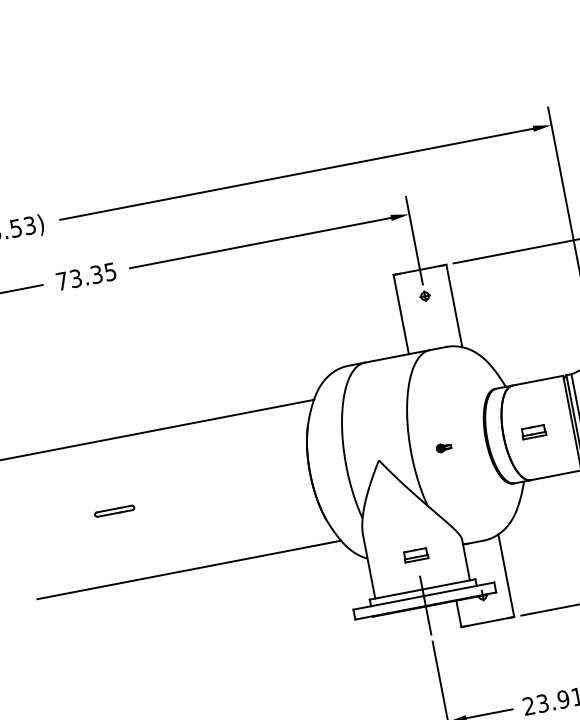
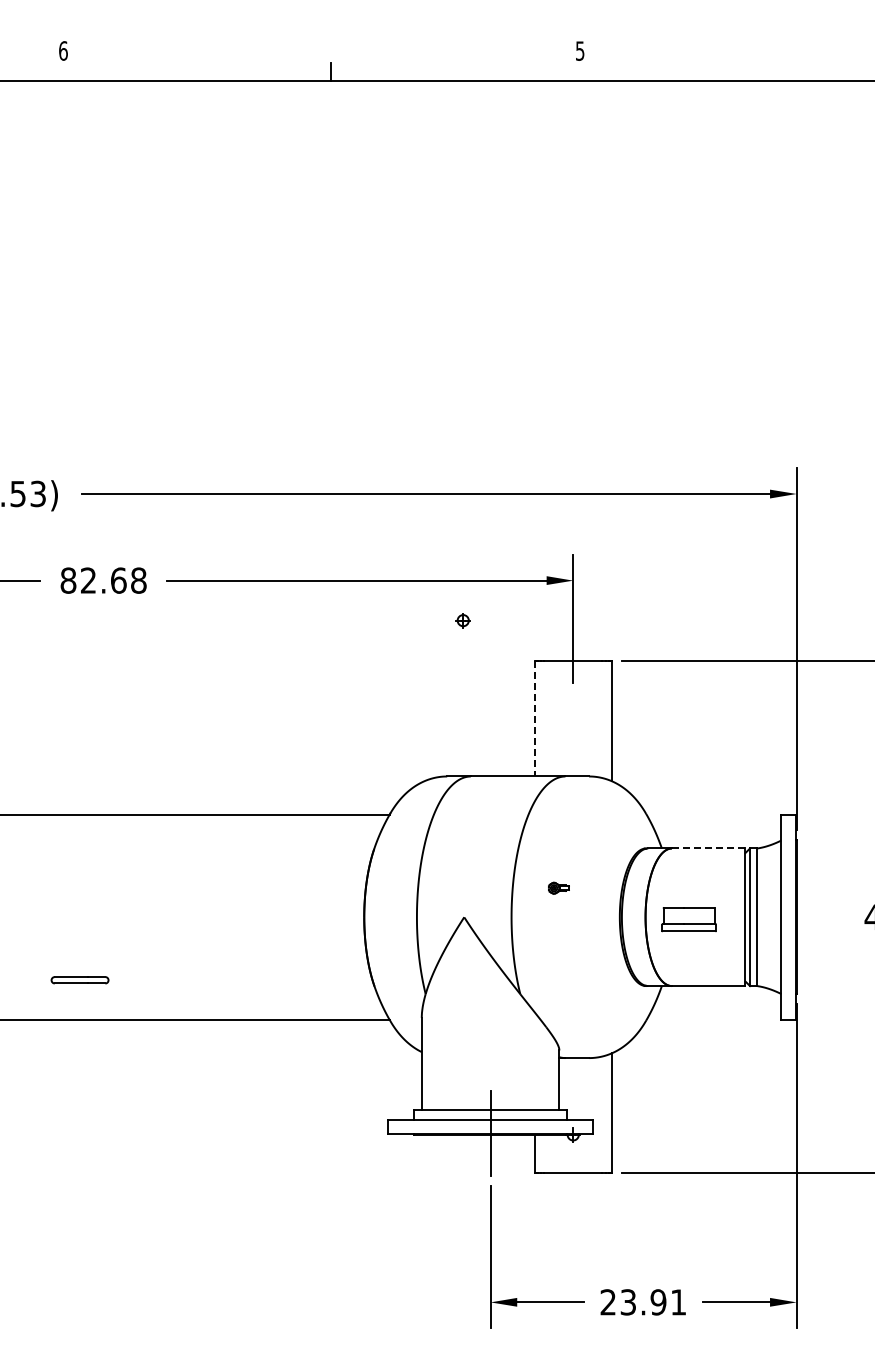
text: (86, 276) -> (103, 580), 73.35 -> 82.68
part: (424, 296) -> (462, 620), moved
line: (400, 314) -> (534, 718), solid -> dashed
line: (537, 380) -> (708, 848), solid -> dashed
part: (533, 432) -> (688, 919), size x1.6
part: (443, 447) -> (558, 887), moved
part: (114, 511) -> (79, 980), moved
part: (415, 555) -> (490, 1060), removed

